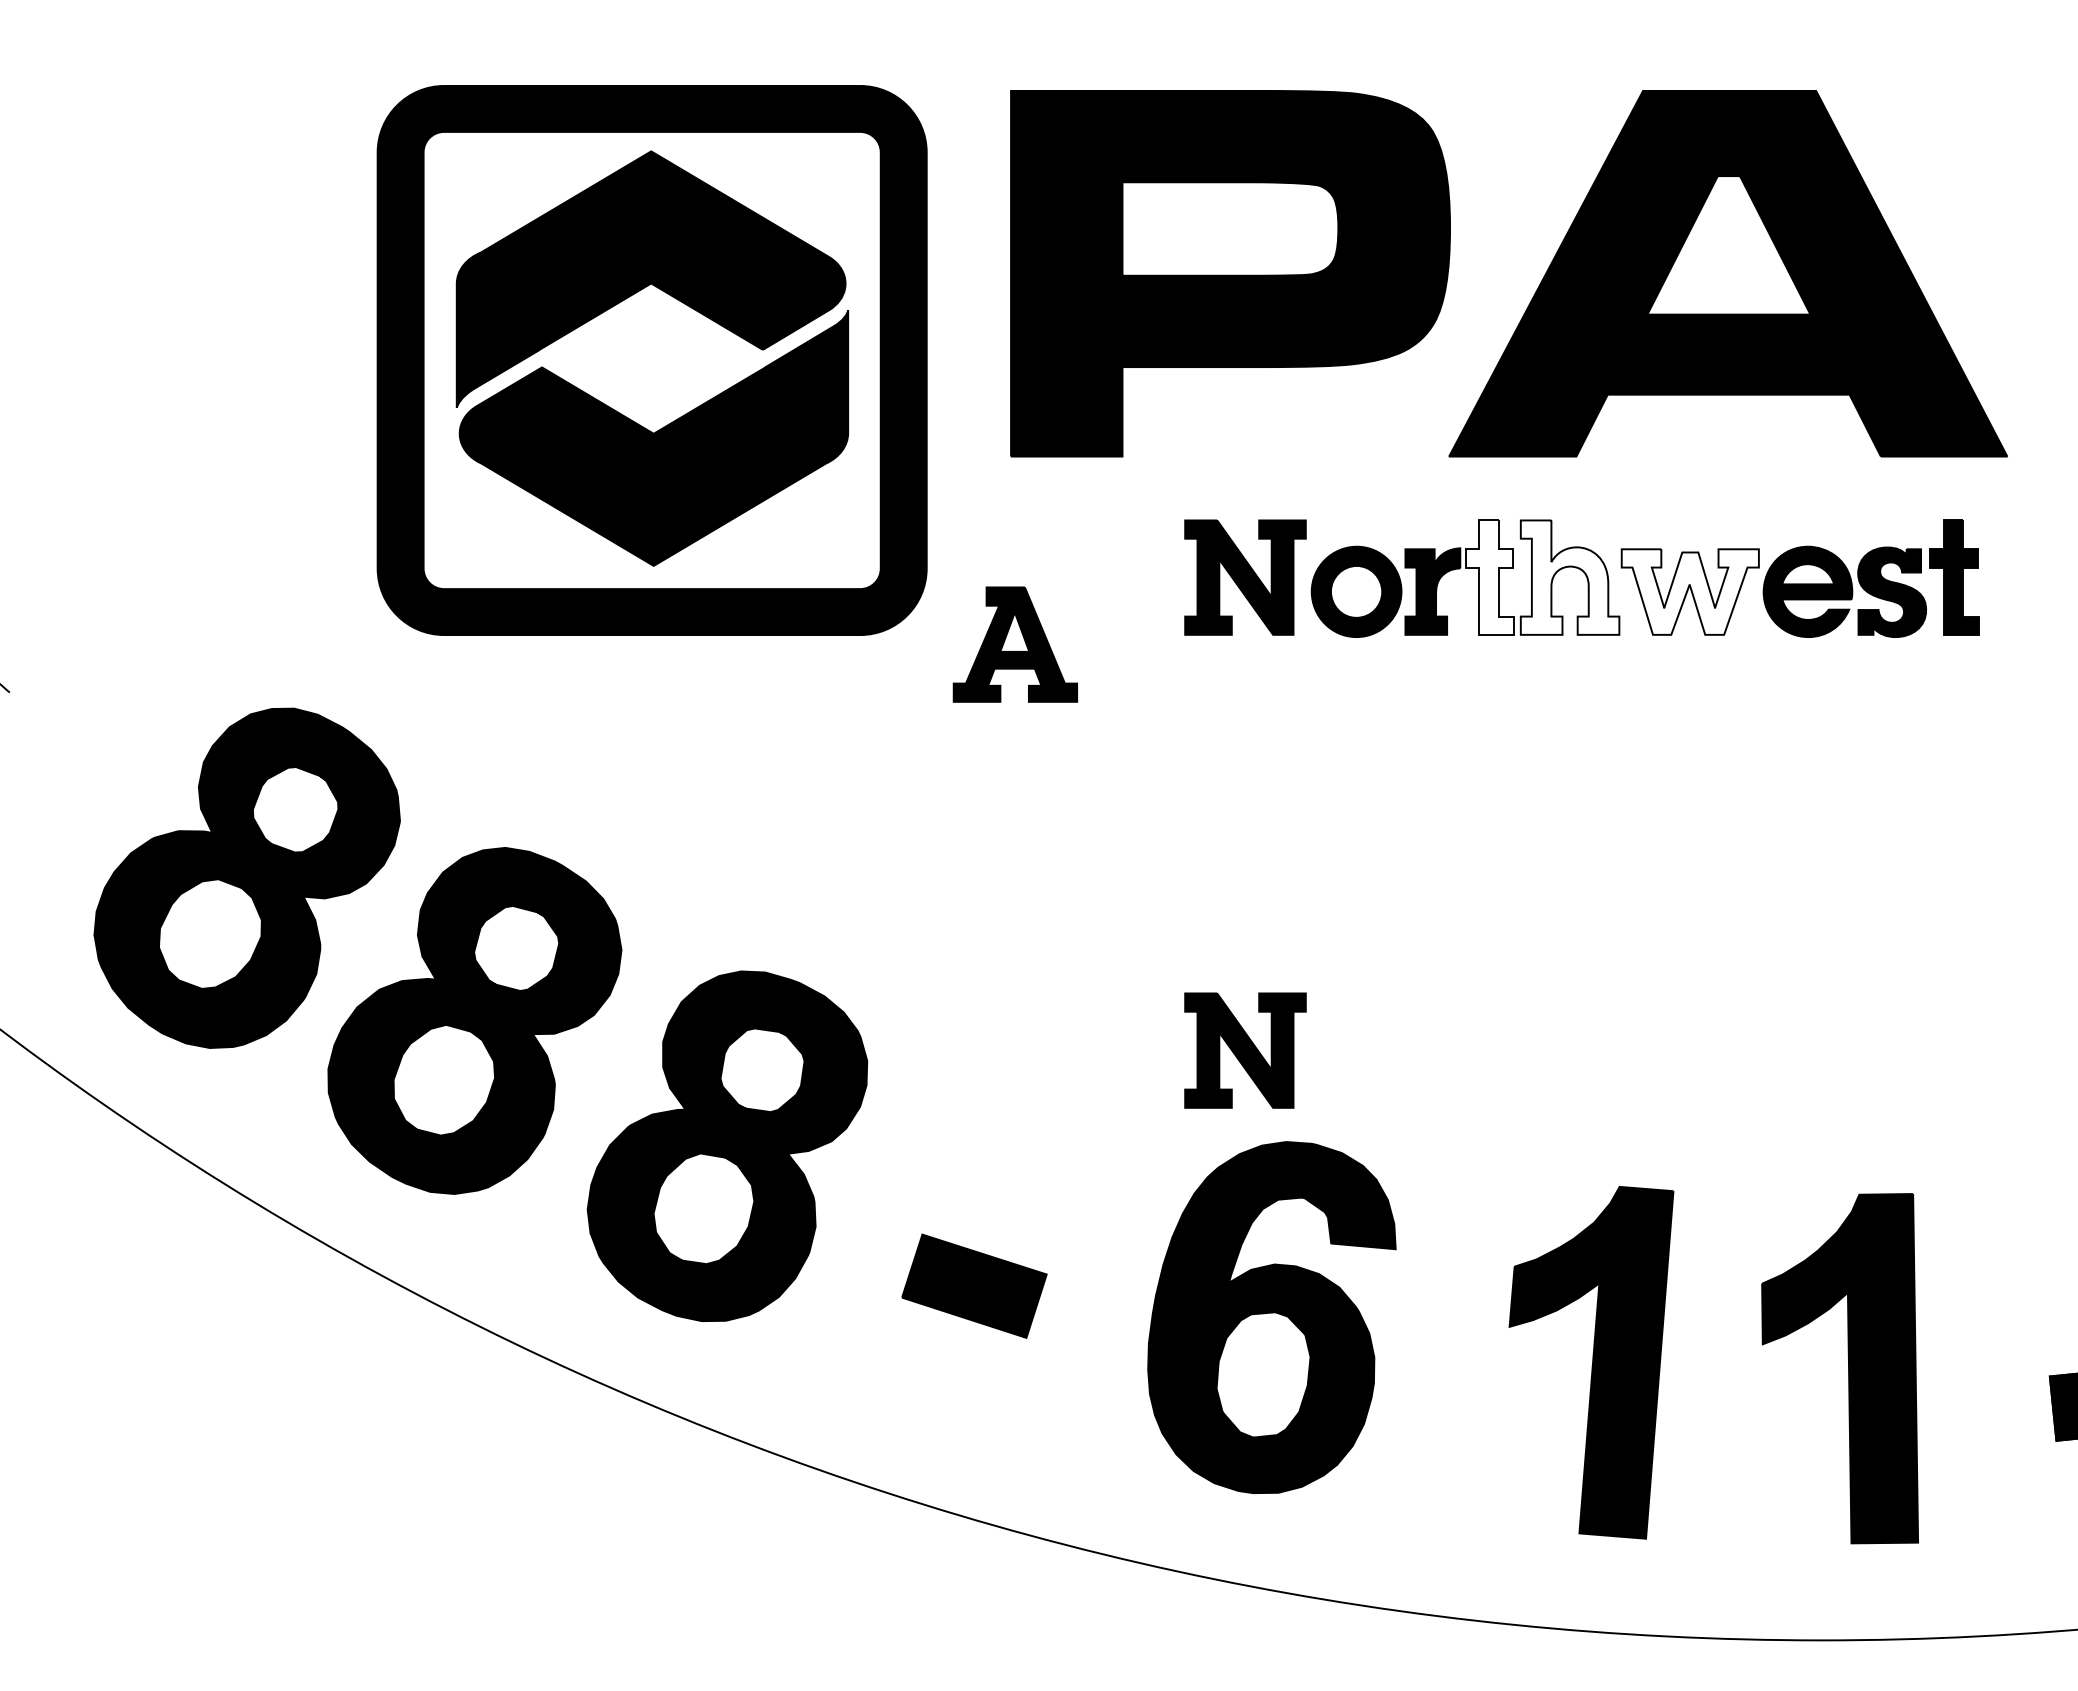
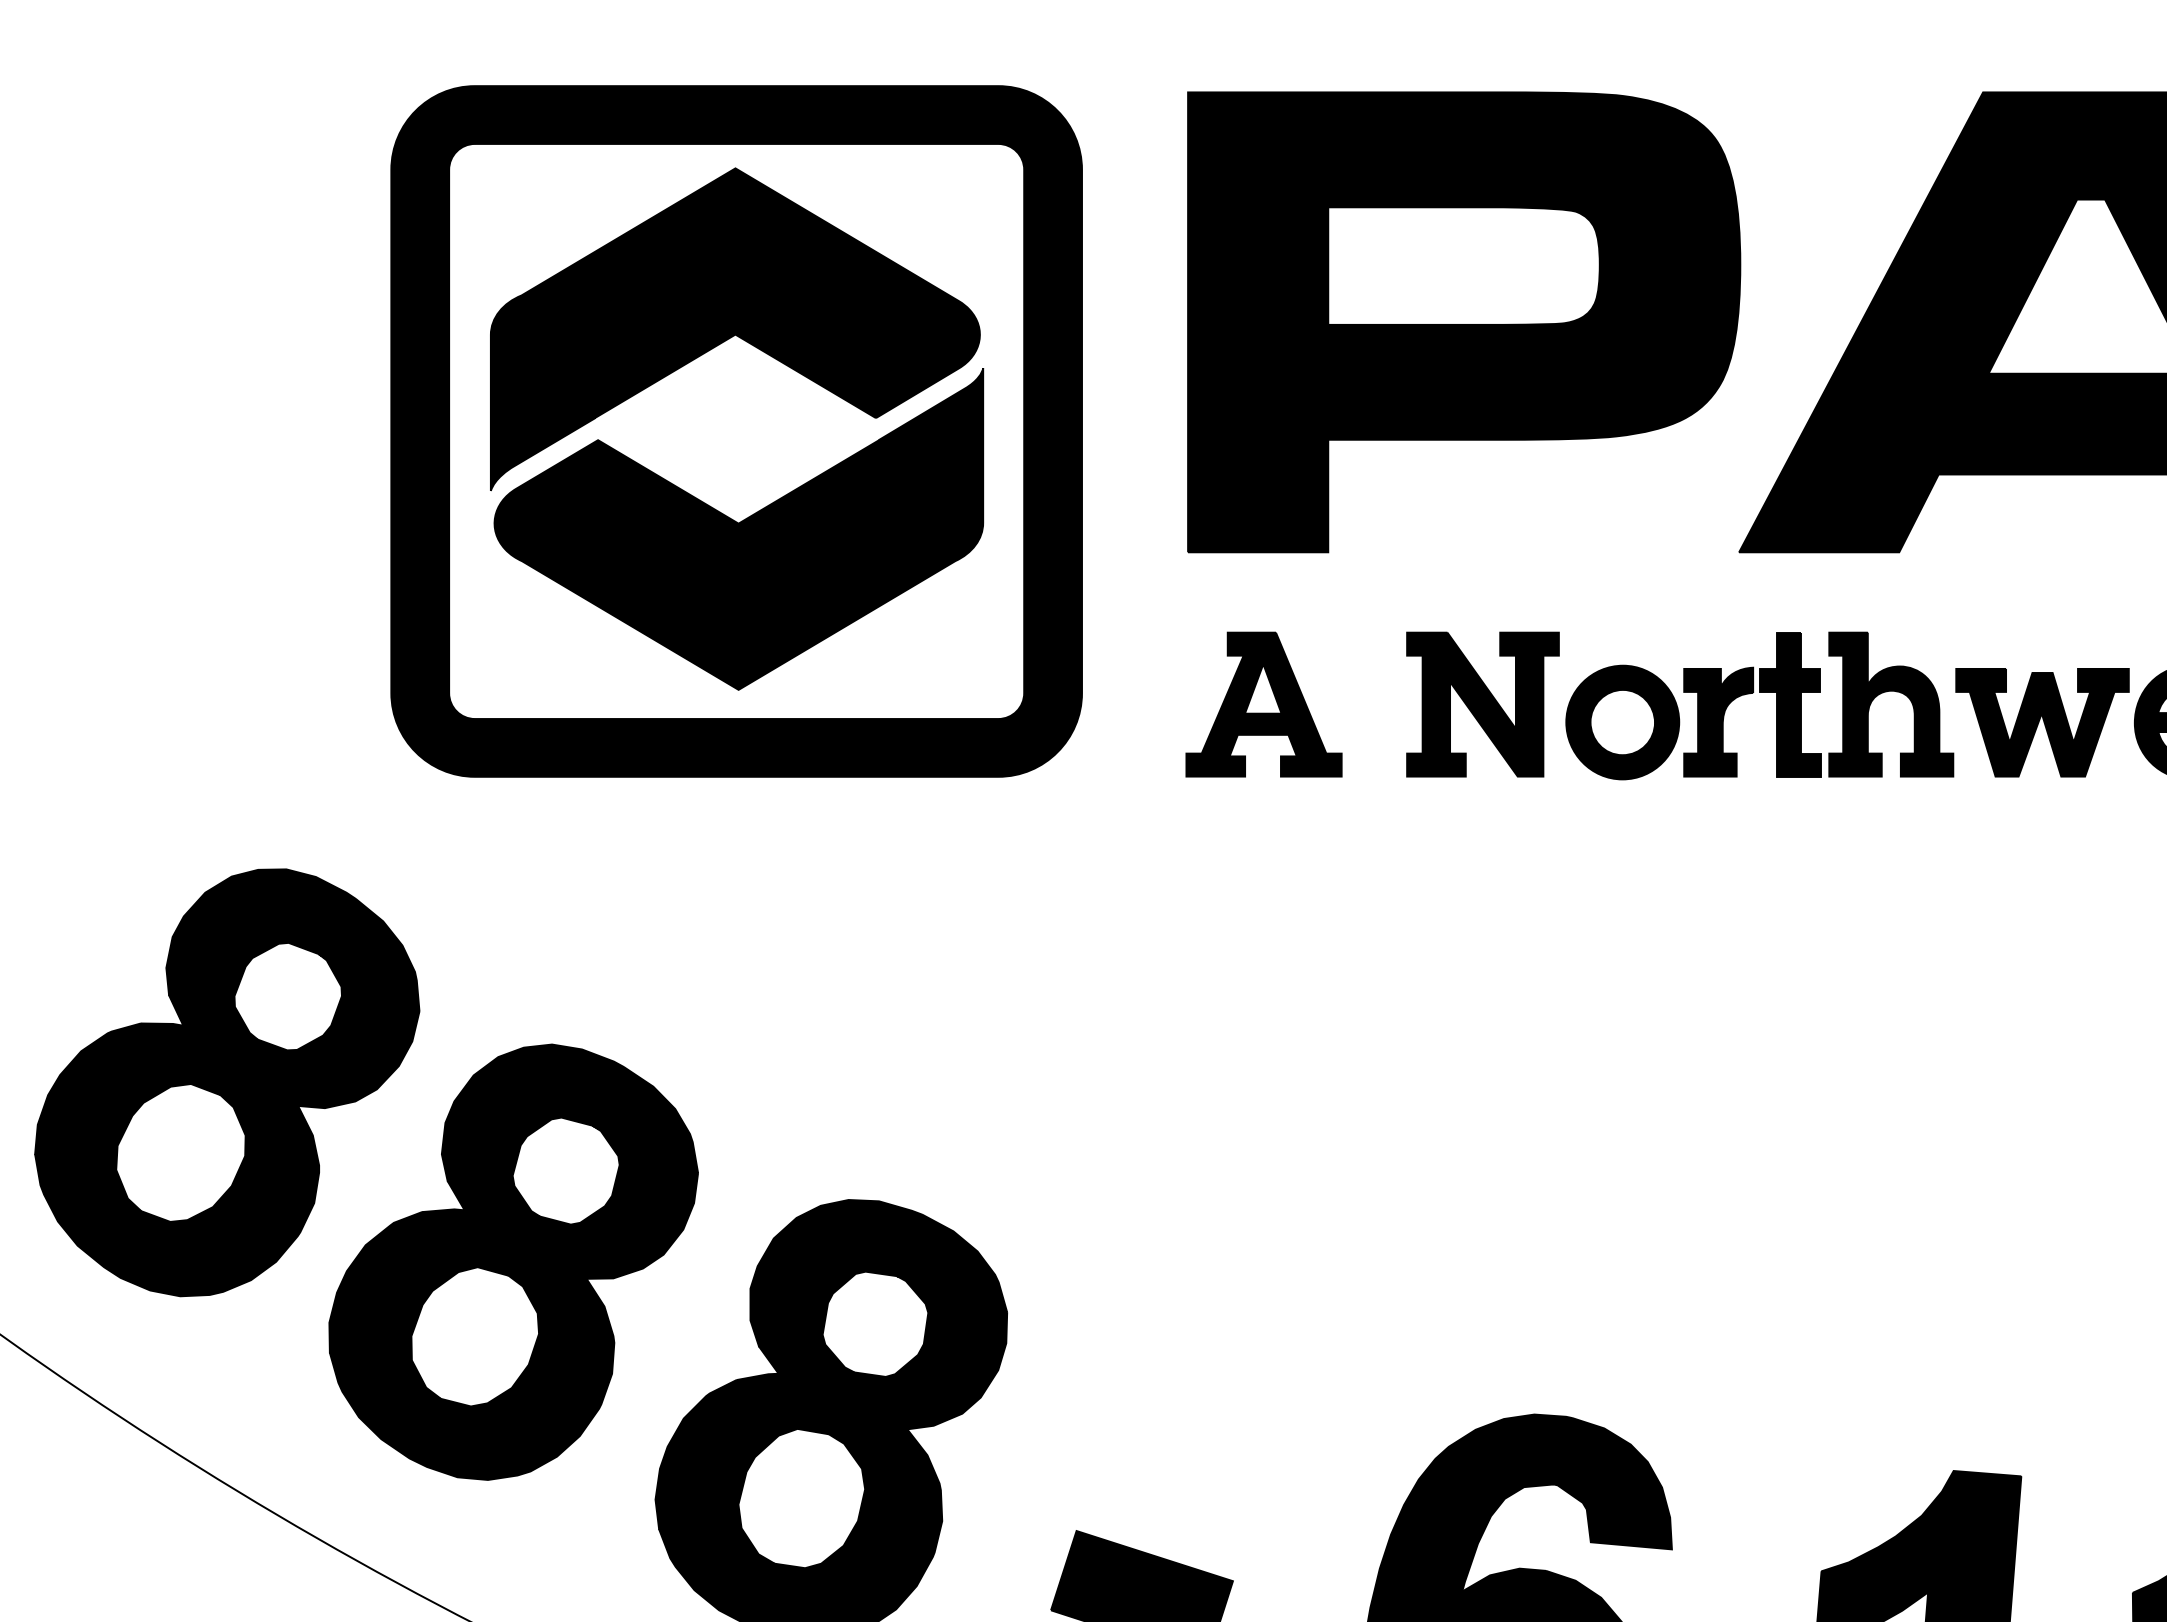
fill: (1489, 577) -> (1789, 704), added
fill: (1569, 577) -> (1890, 704), added
fill: (1689, 591) -> (2041, 722), added
part: (1014, 644) -> (1262, 704), moved
part: (1245, 1050) -> (1482, 1299), removed

